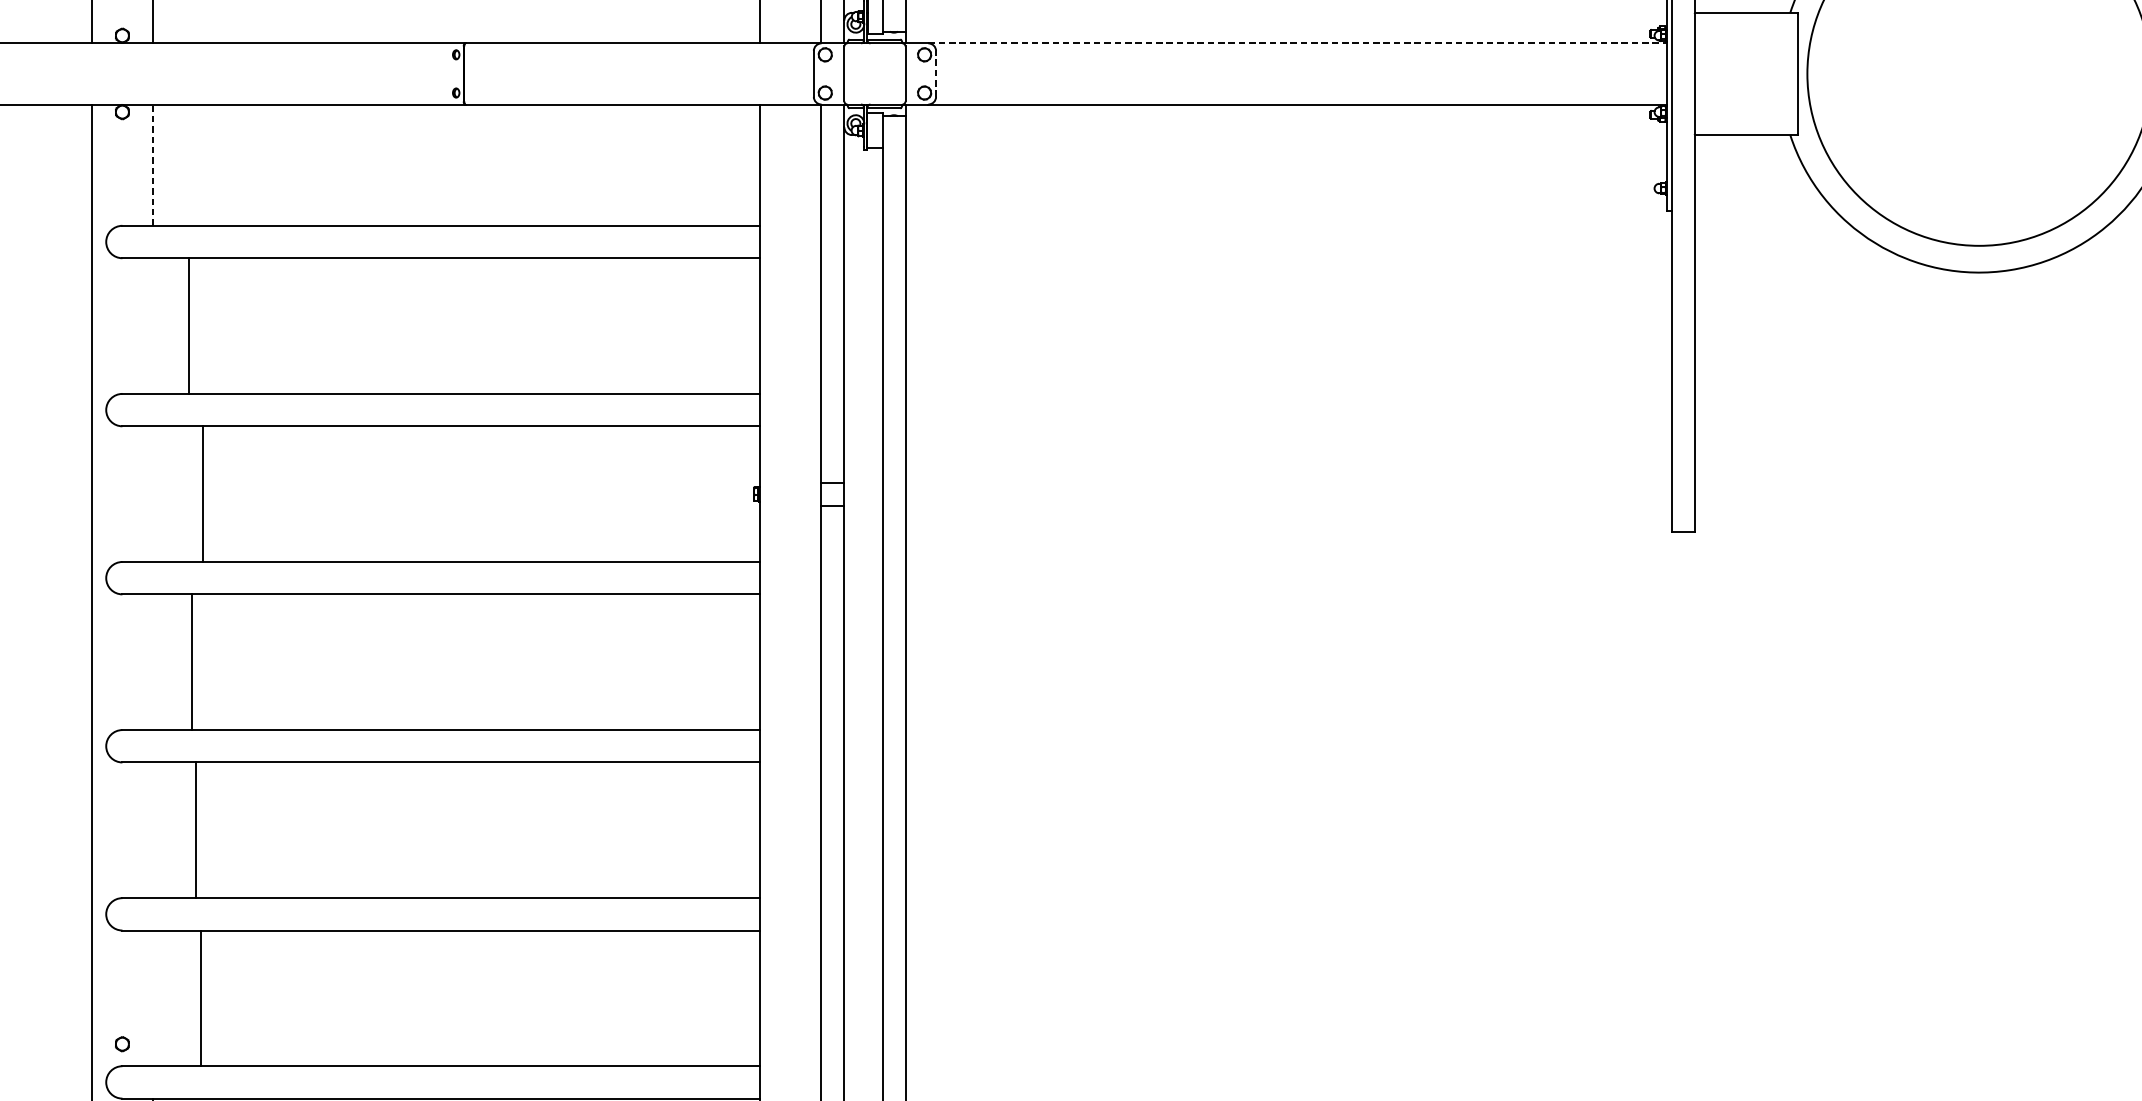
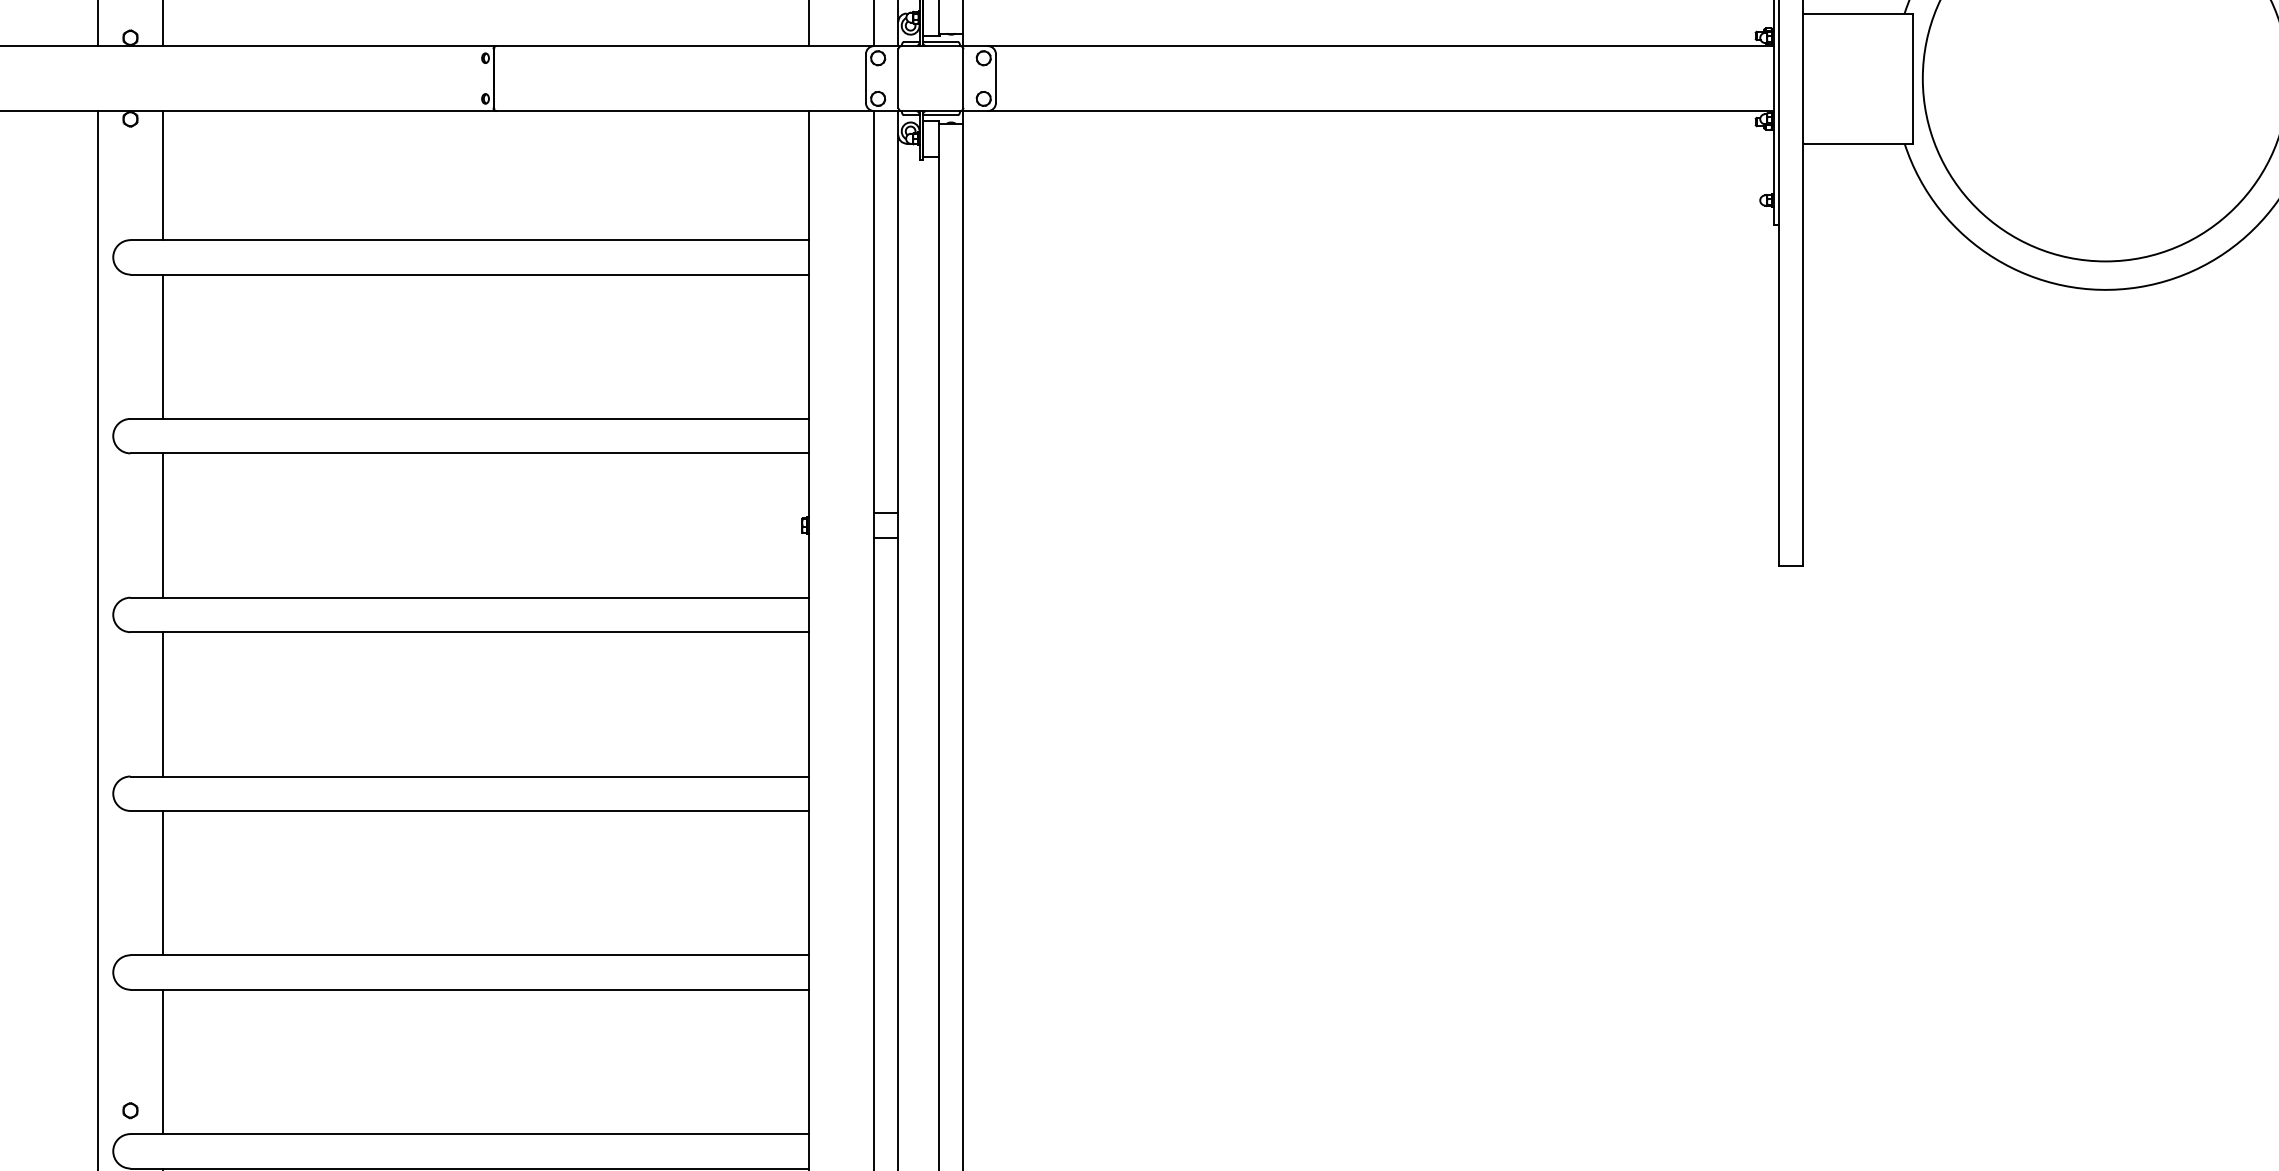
line: (1297, 43) -> (1380, 46), dashed -> solid
line: (935, 73) -> (995, 78), dashed -> solid
line: (153, 165) -> (163, 175), dashed -> solid
line: (189, 325) -> (163, 346), moved
line: (203, 494) -> (163, 525), moved
line: (192, 662) -> (163, 704), moved
line: (196, 829) -> (163, 882), moved
line: (201, 997) -> (163, 1061), moved

